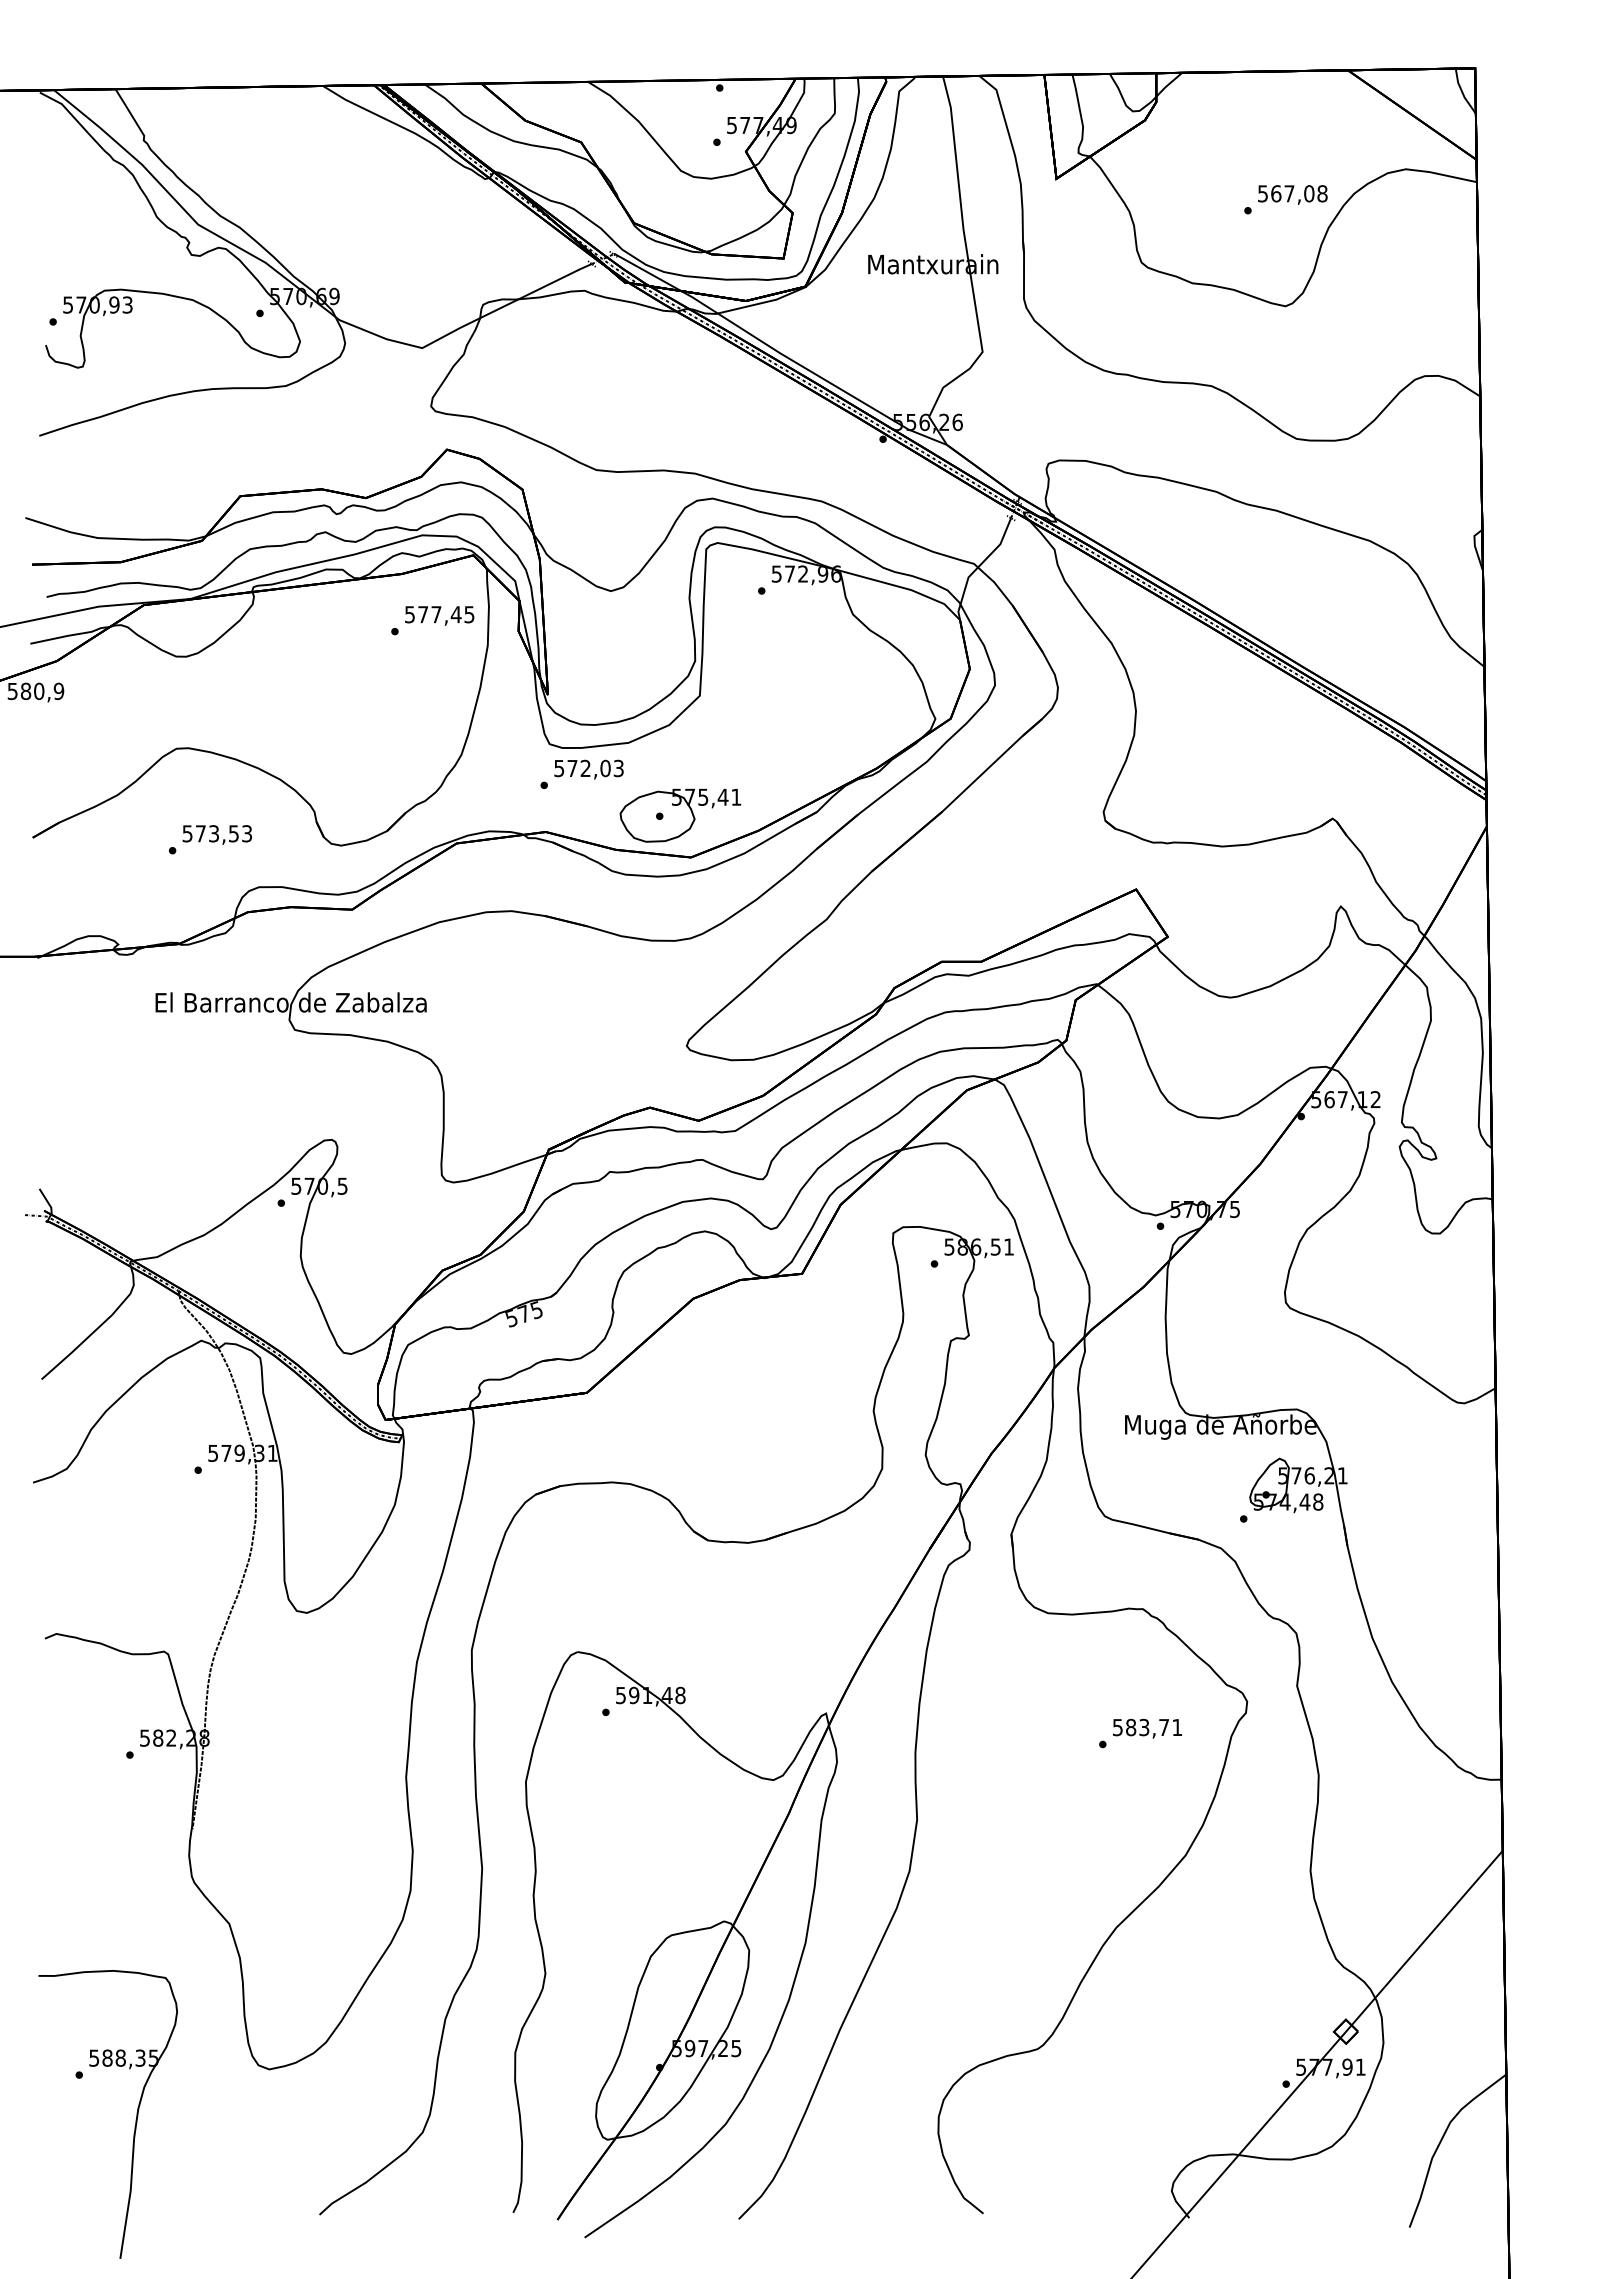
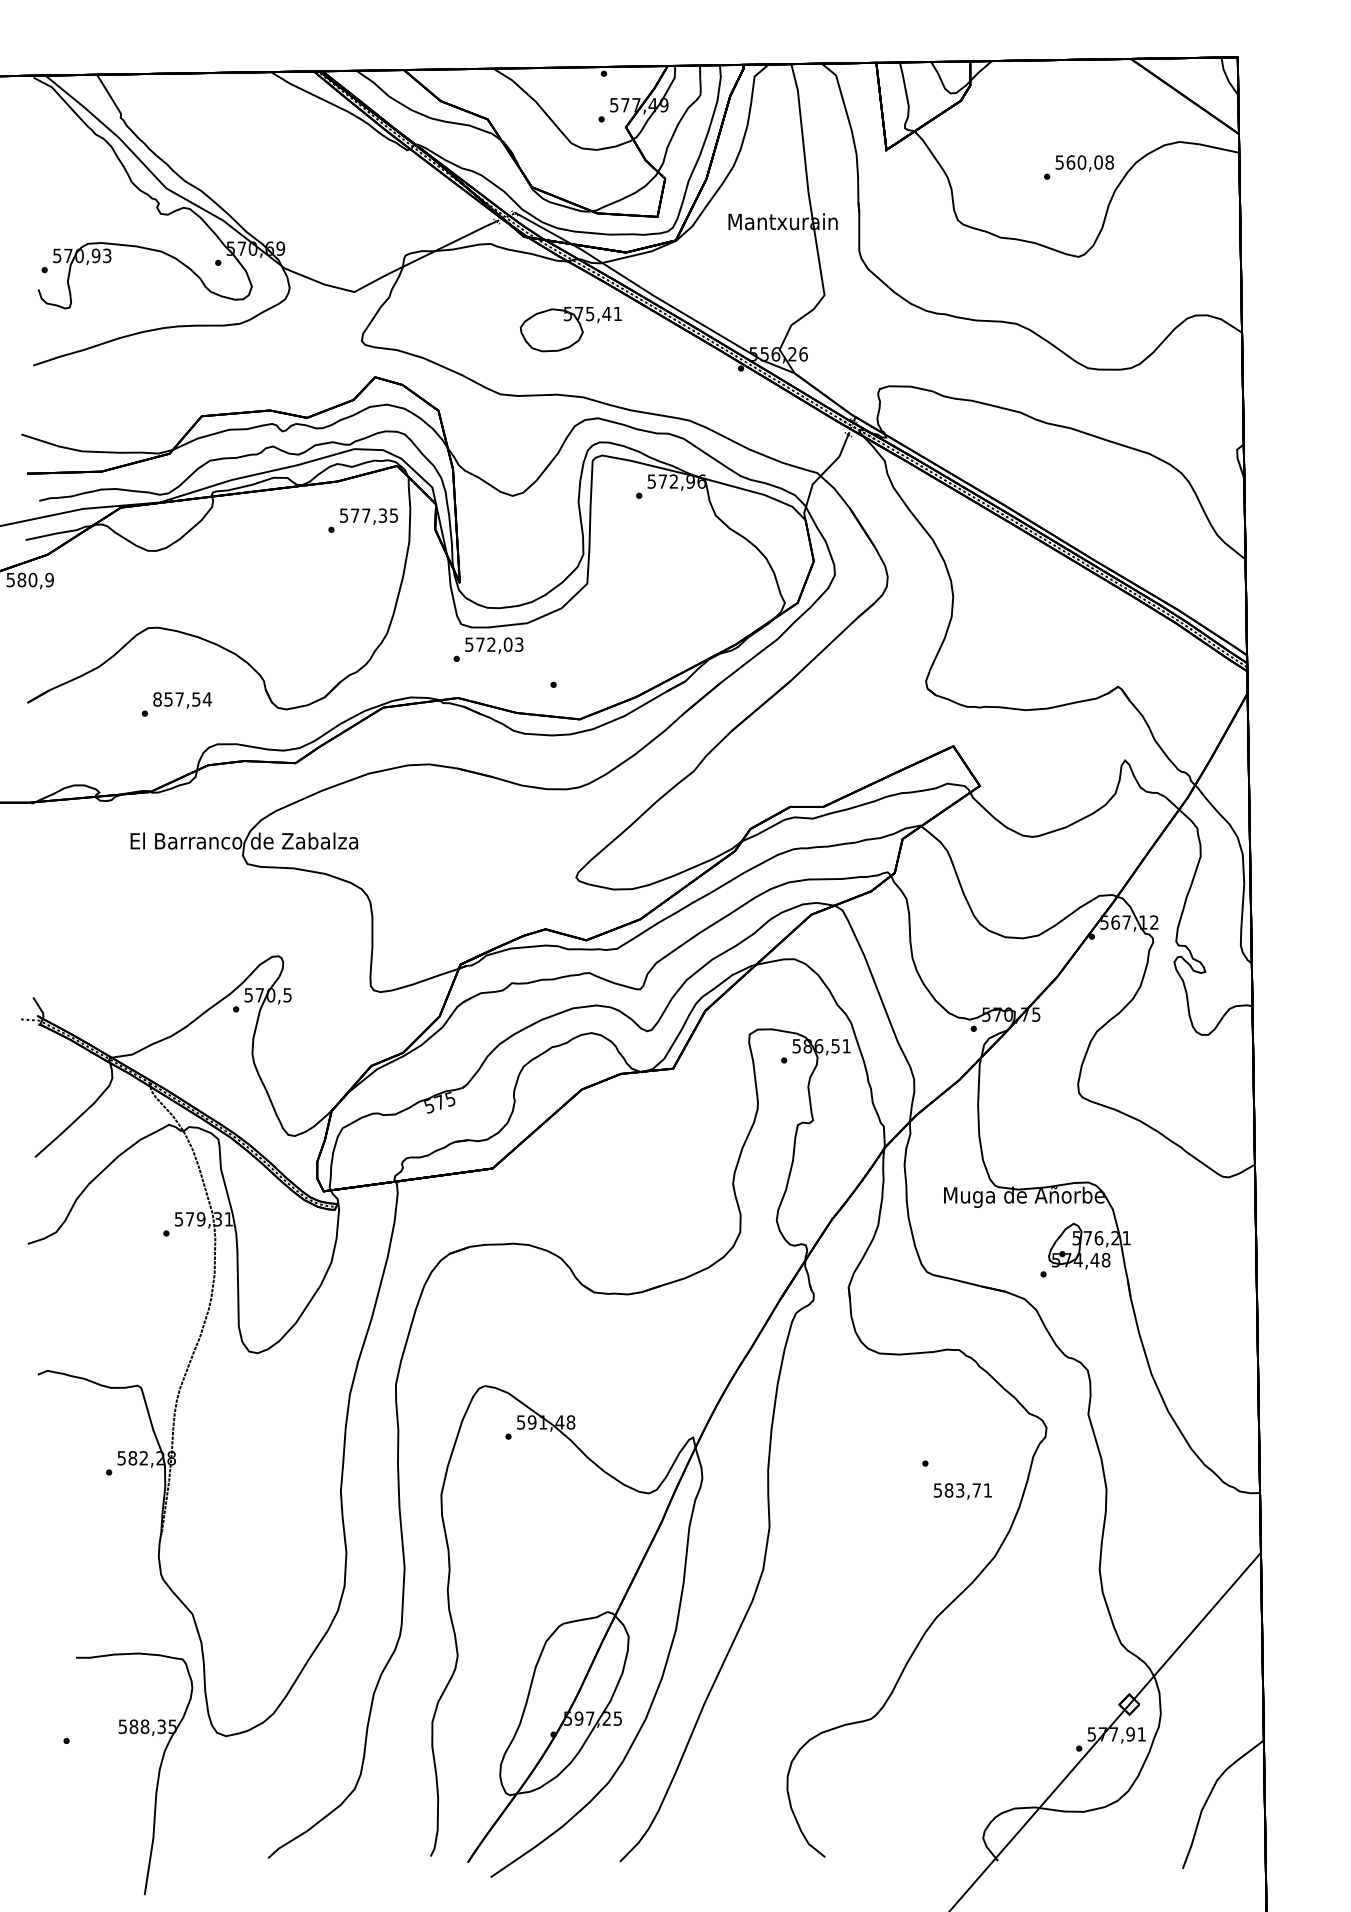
text: (1289, 193) -> (1081, 162), 567,08 -> 560,08
text: (455, 614) -> (382, 515), 577,45 -> 577,35
part: (680, 815) -> (571, 329), moved
text: (217, 833) -> (182, 699), 573,53 -> 857,54
text: (1147, 1728) -> (962, 1491), moved
part: (135, 2119) -> (157, 1778), moved

